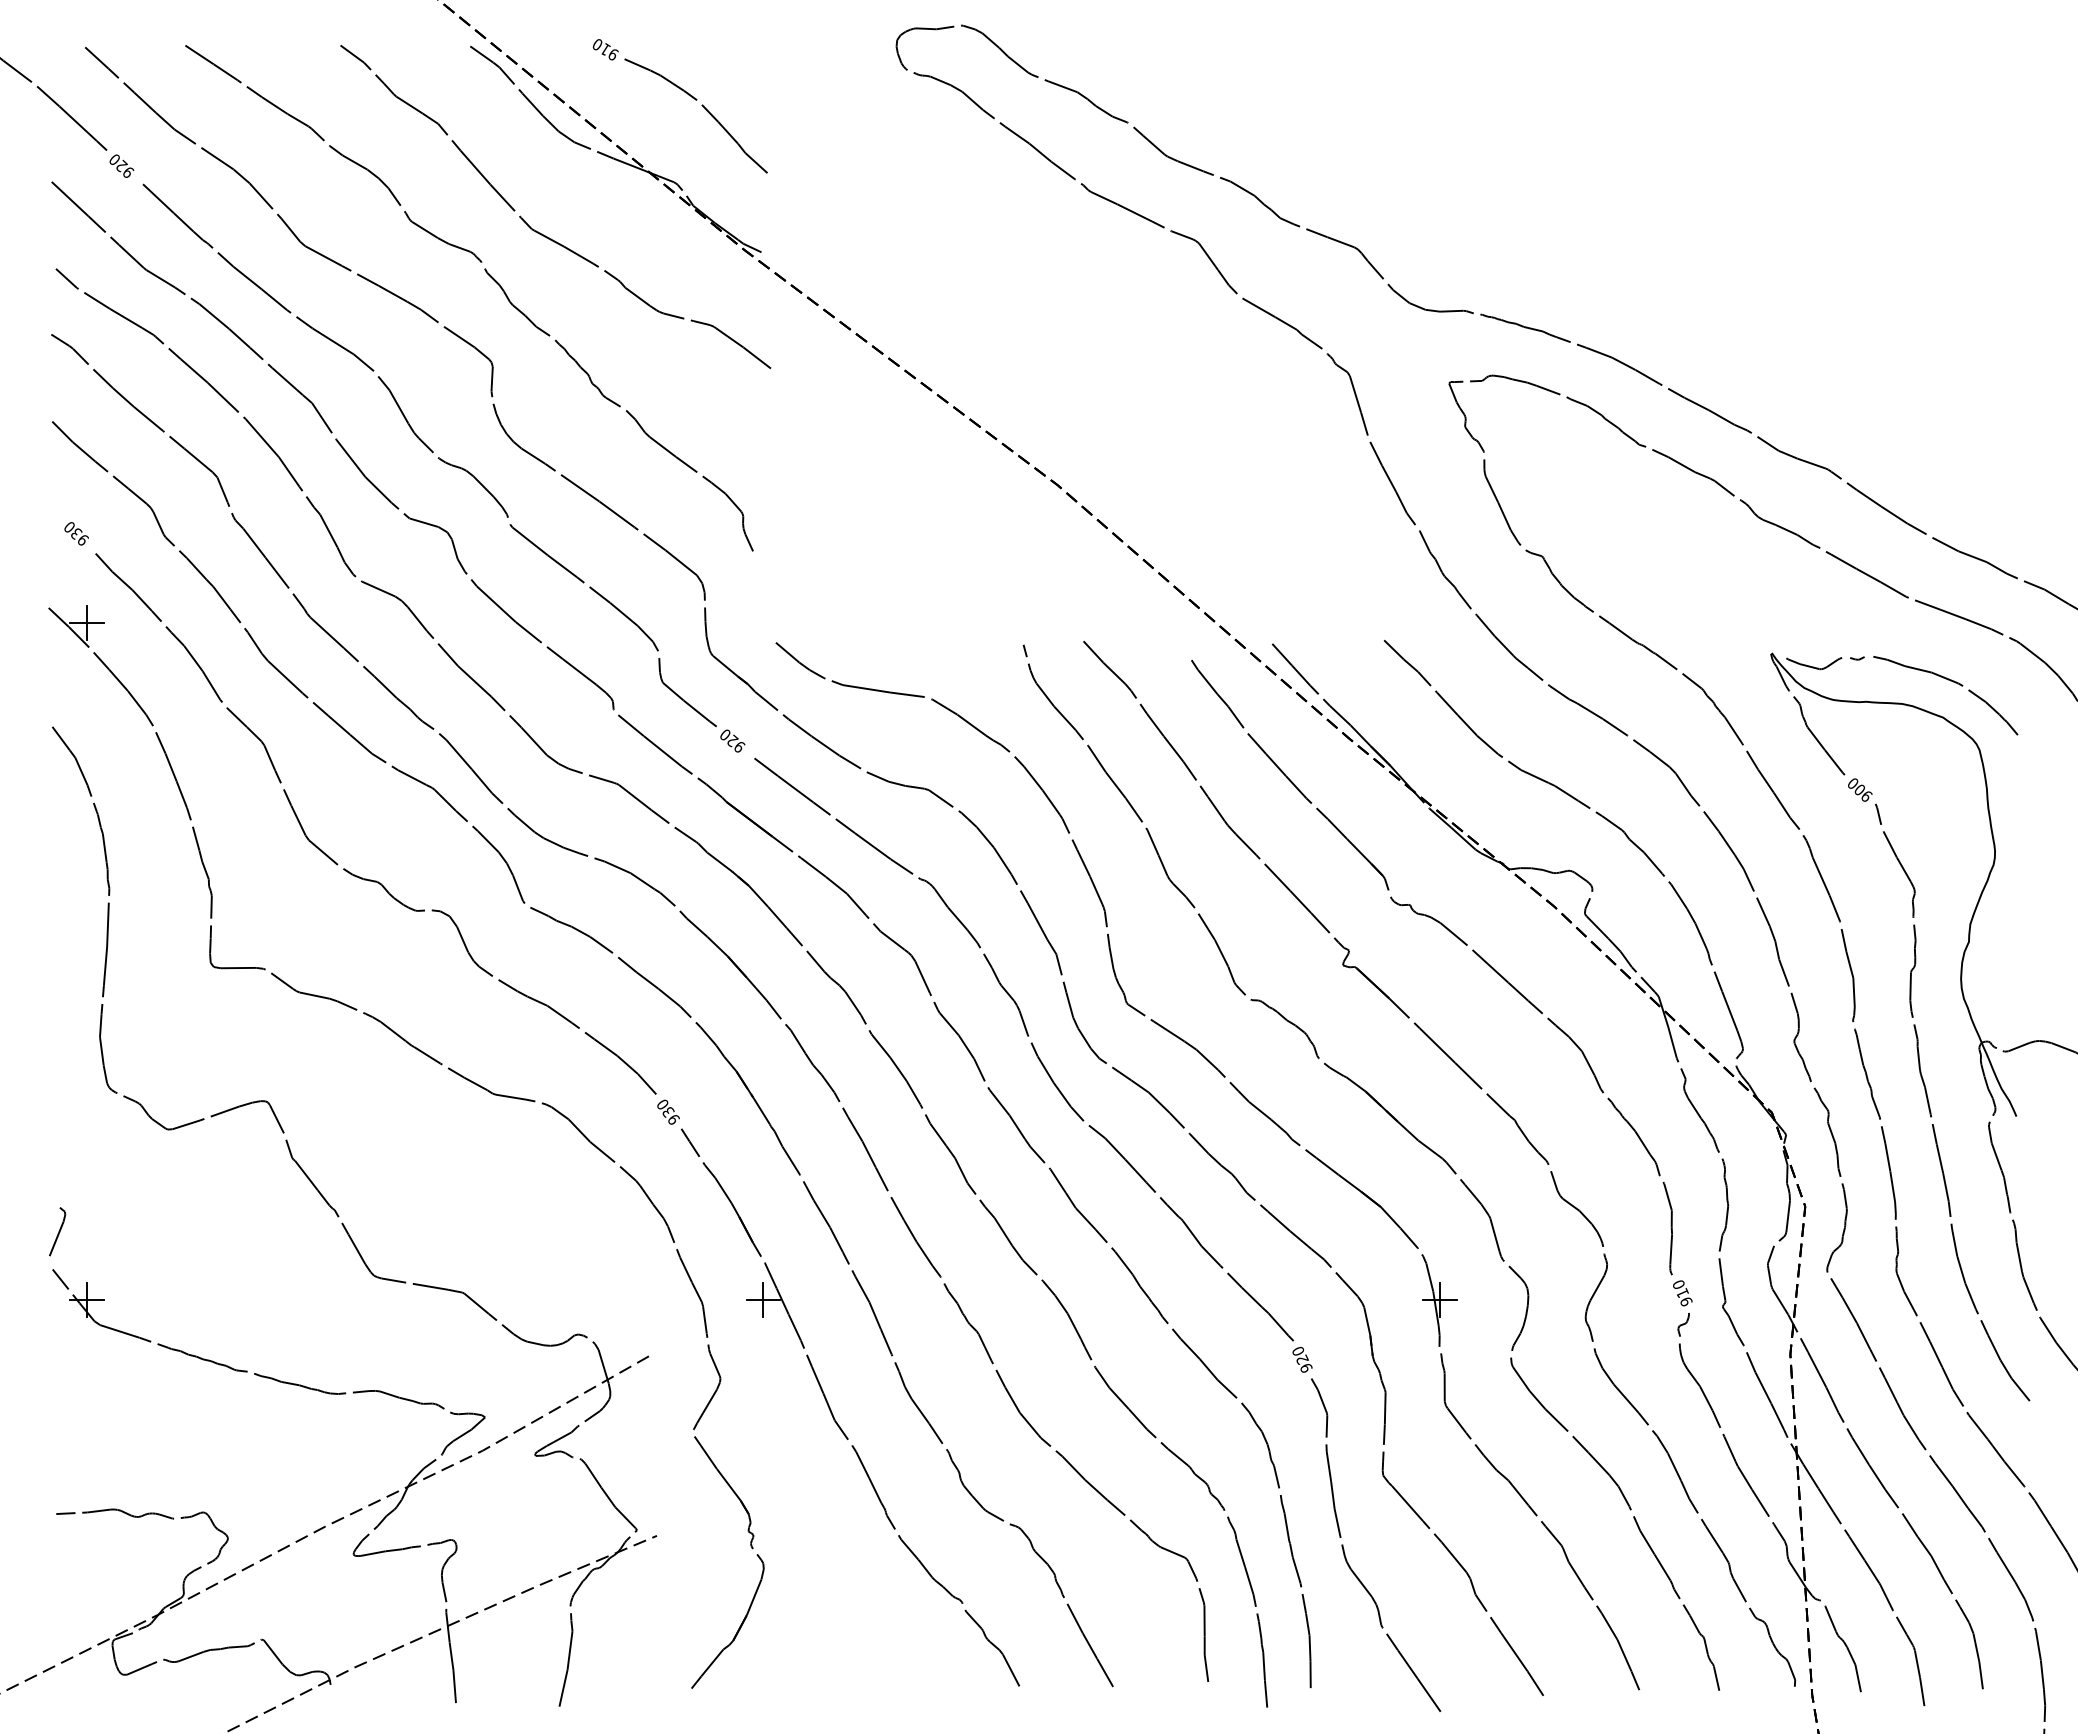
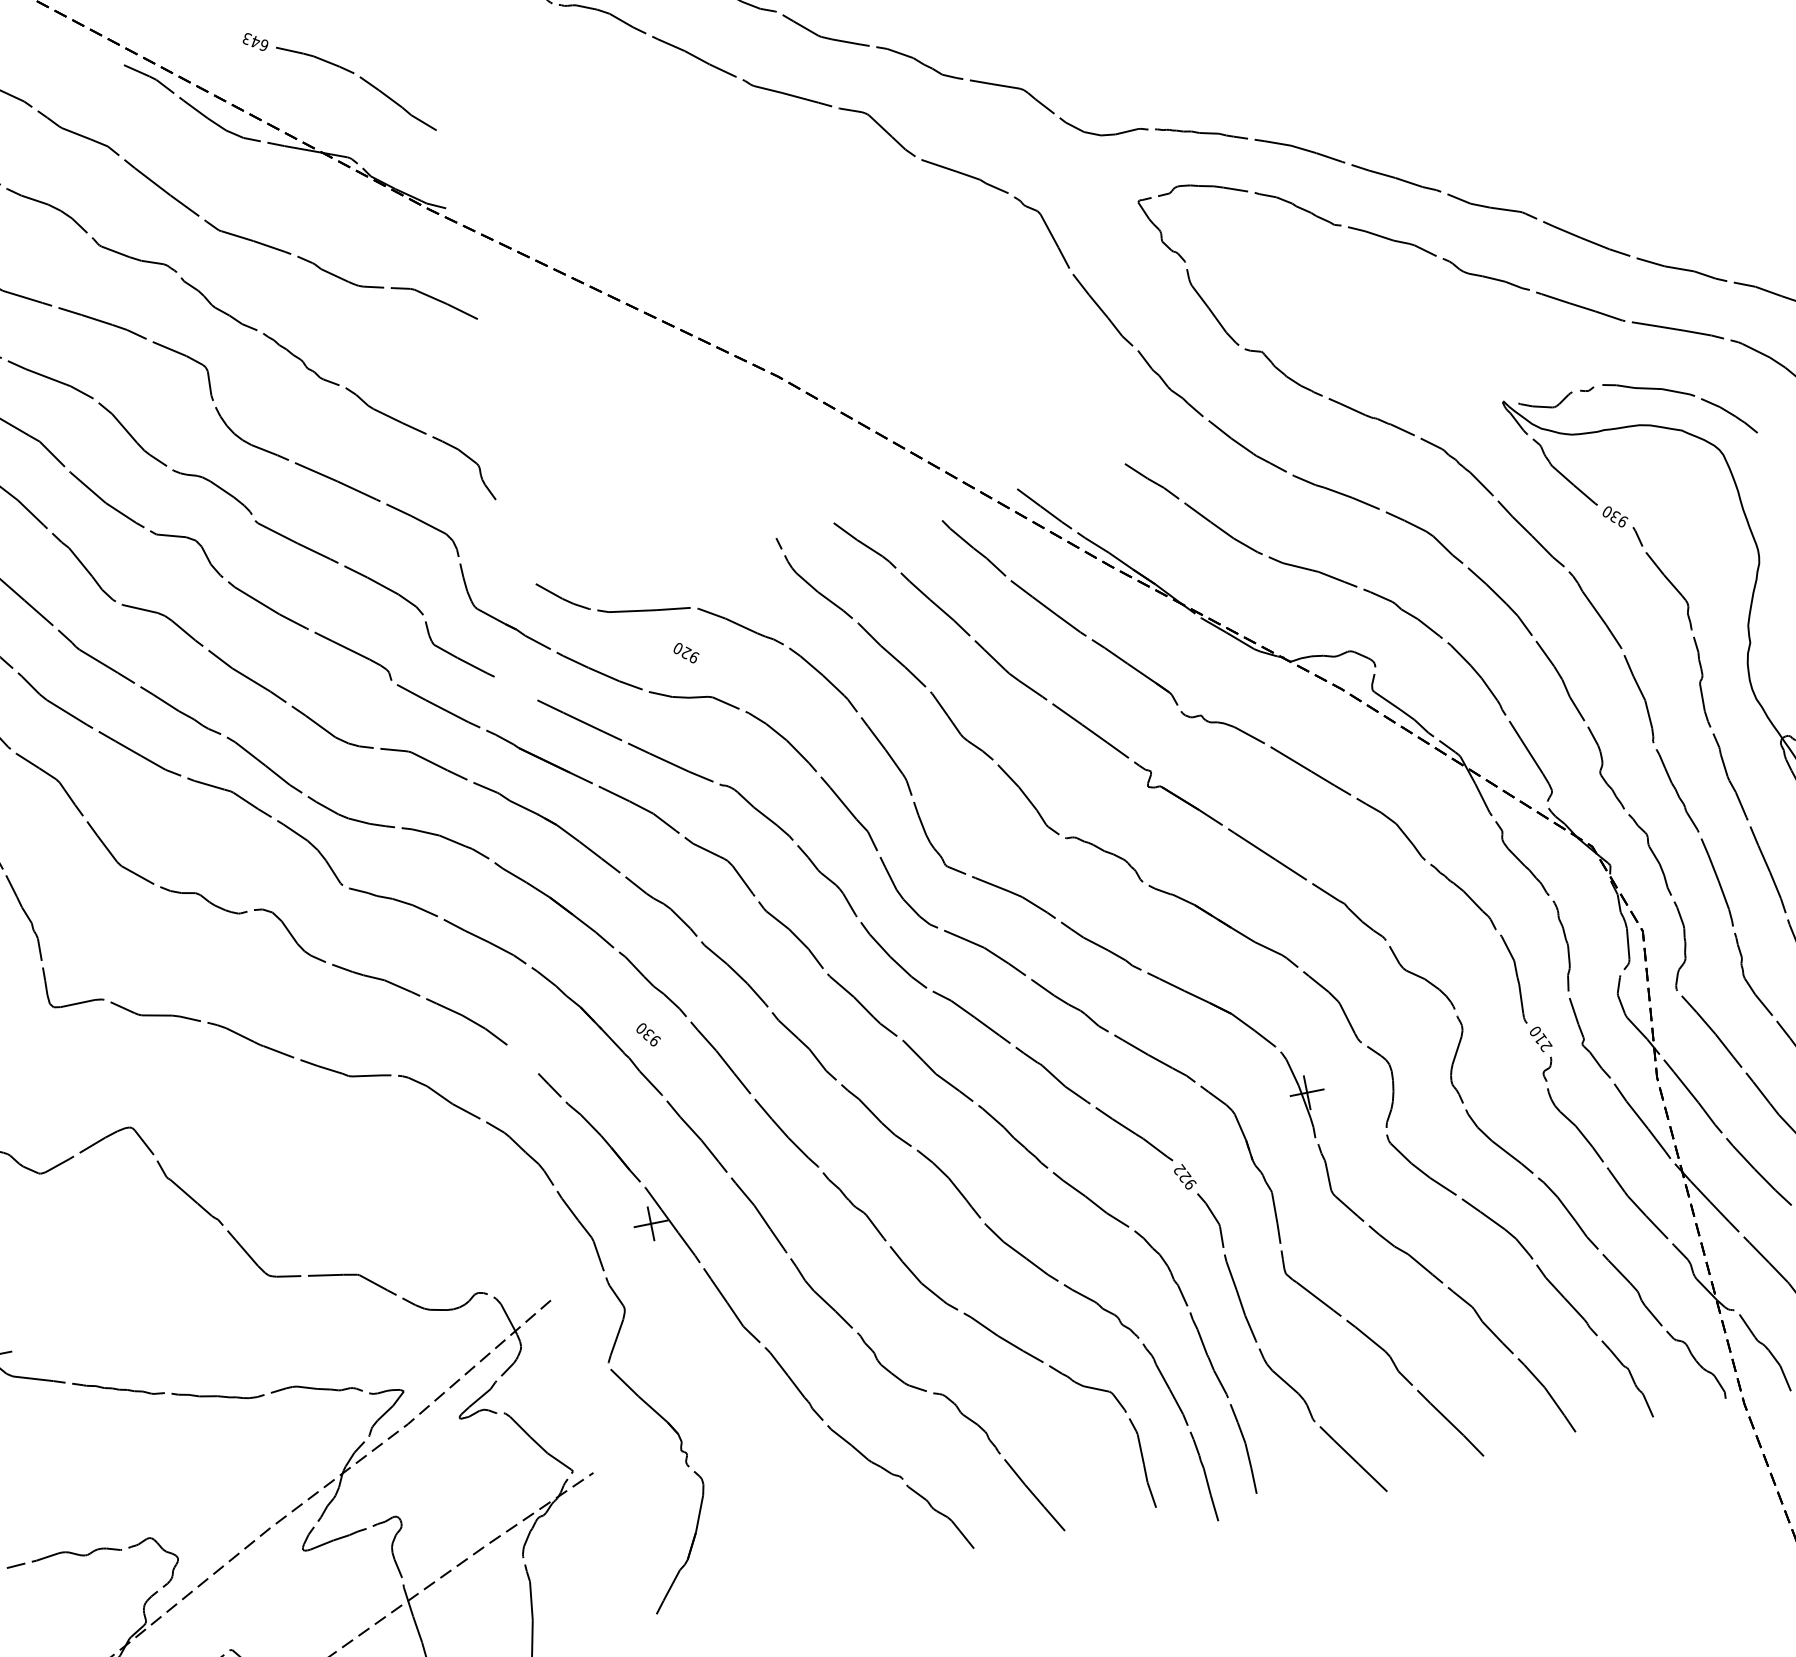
text: (605, 49) -> (255, 41), 910 -> 643
text: (732, 740) -> (686, 652), moved
text: (1860, 790) -> (1615, 517), 900 -> 930
text: (668, 1111) -> (648, 1034), moved
text: (1686, 1301) -> (1546, 1046), 910 -> 210
text: (1298, 1351) -> (1179, 1169), 920 -> 922

